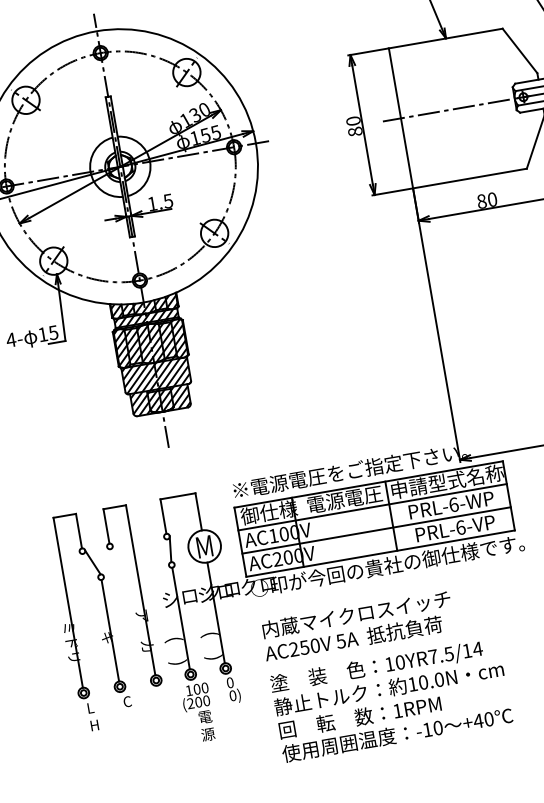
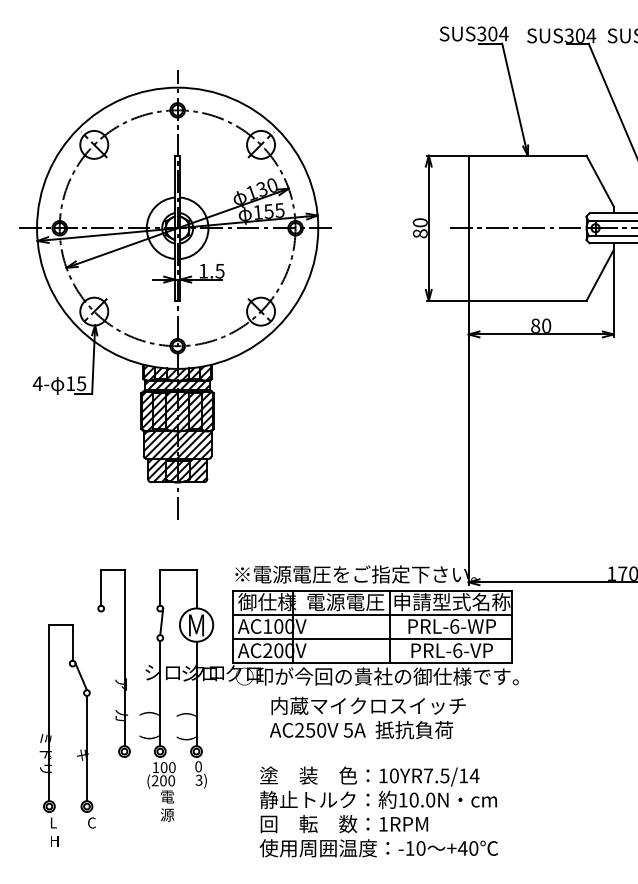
part: (73, 624) -> (51, 735), moved
text: (357, 625) -> (367, 717), moved
text: (232, 696) -> (198, 780), 0) -> 3)
text: (390, 699) -> (378, 811), moved

